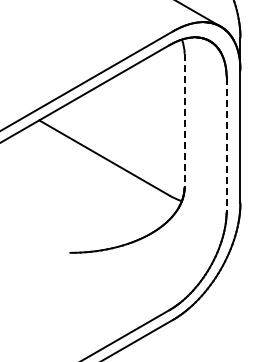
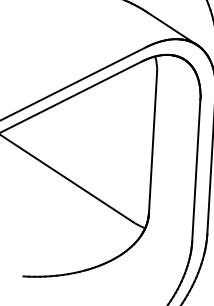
line: (184, 120) -> (152, 142), dashed -> solid
line: (226, 144) -> (196, 170), dashed -> solid

